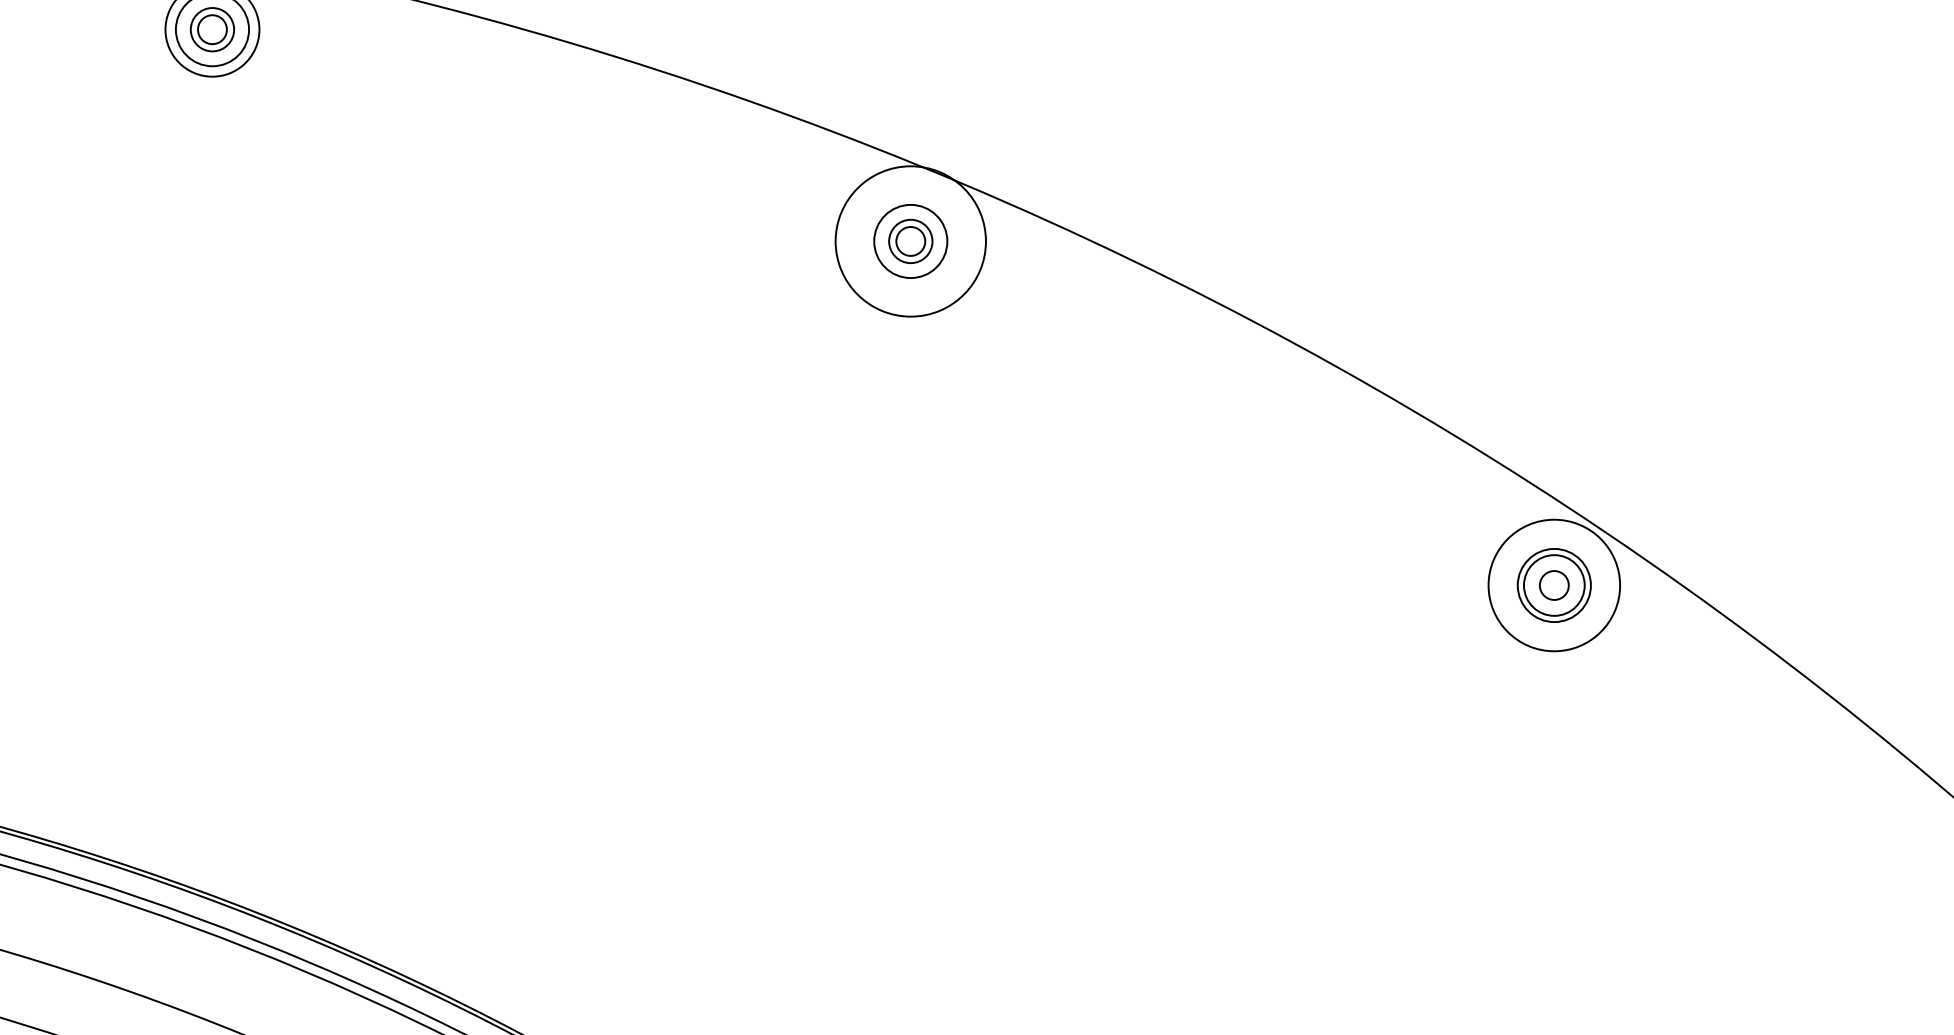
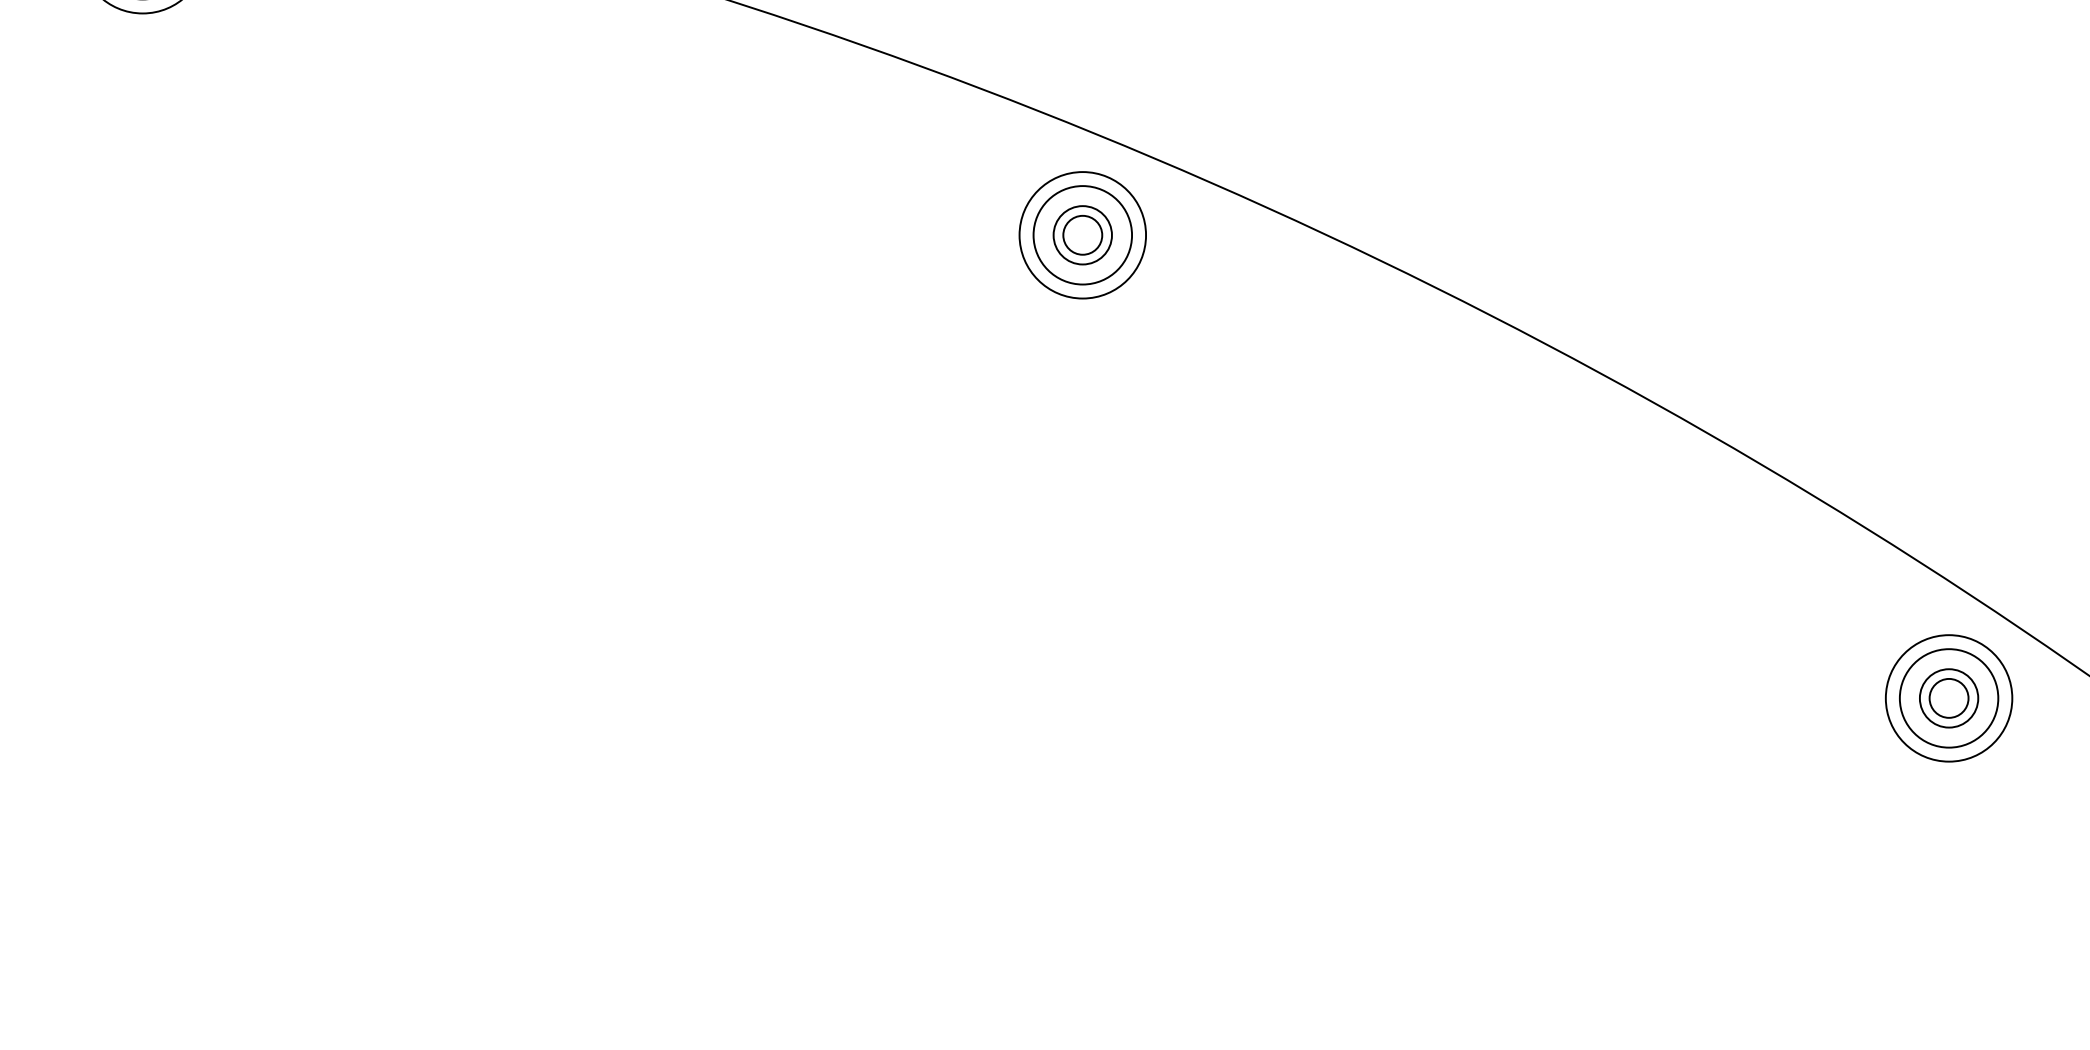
circle: (910, 241) -> (1082, 235), size x0.62
circle: (1554, 585) -> (1949, 698), size x0.71
circle: (1554, 585) -> (1949, 698), size x0.71

